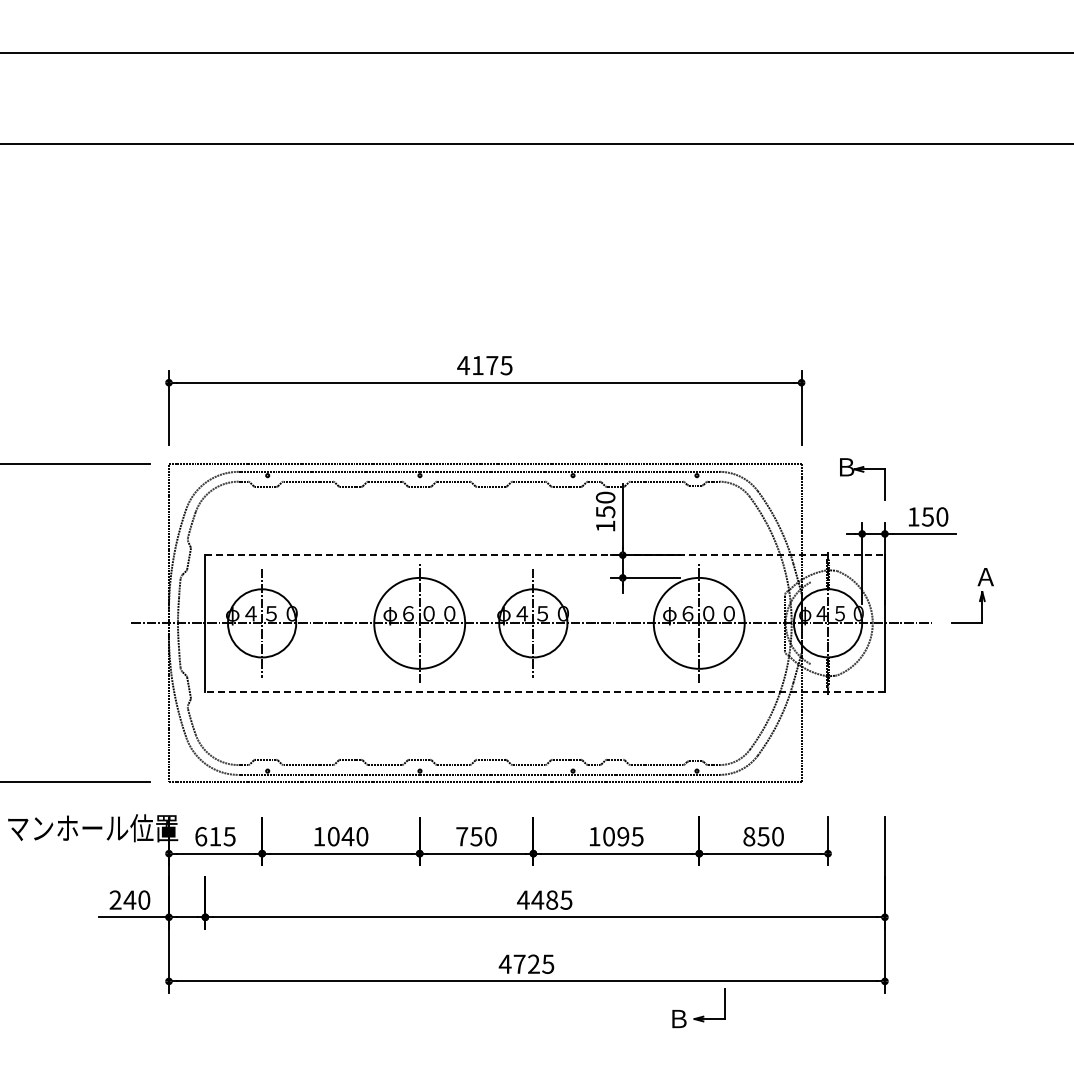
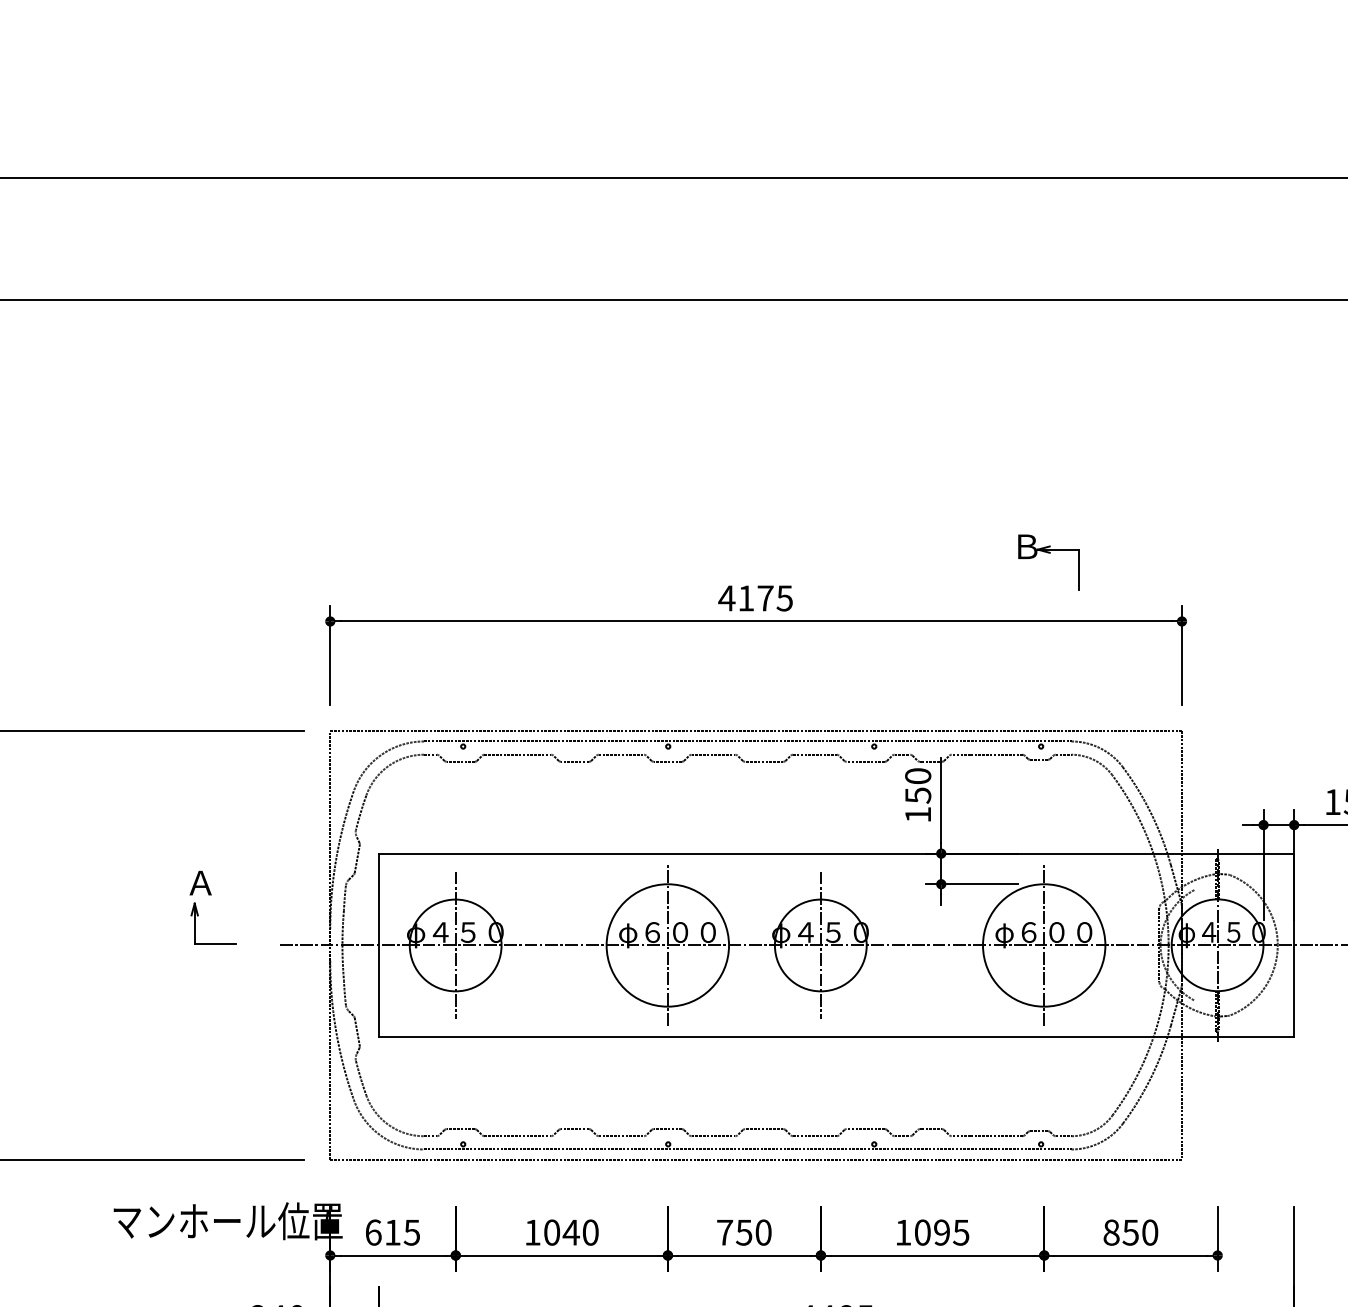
part: (862, 472) -> (1048, 553), moved
line: (545, 555) -> (837, 854), dashed -> solid
part: (80, 586) -> (211, 895), added
line: (545, 691) -> (837, 1037), dashed -> solid

